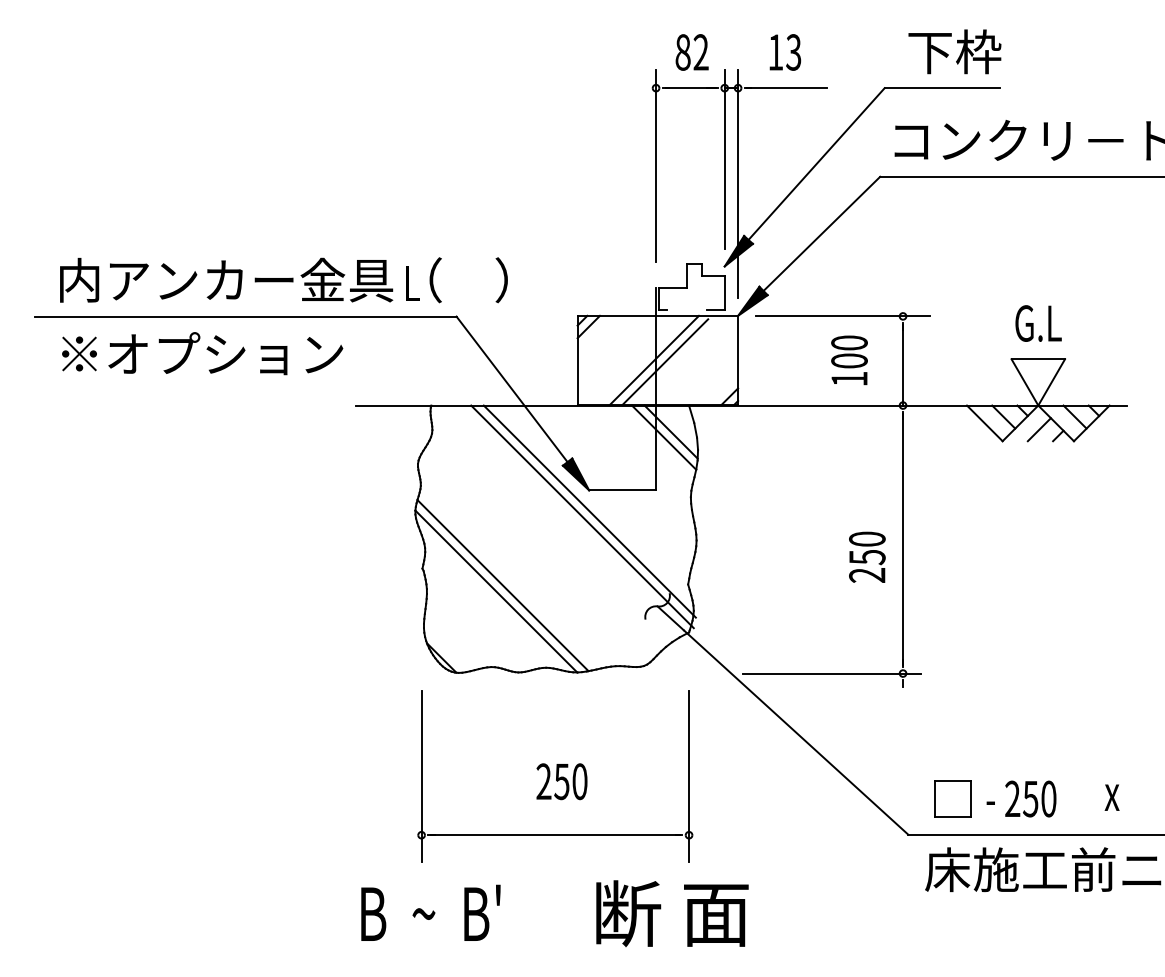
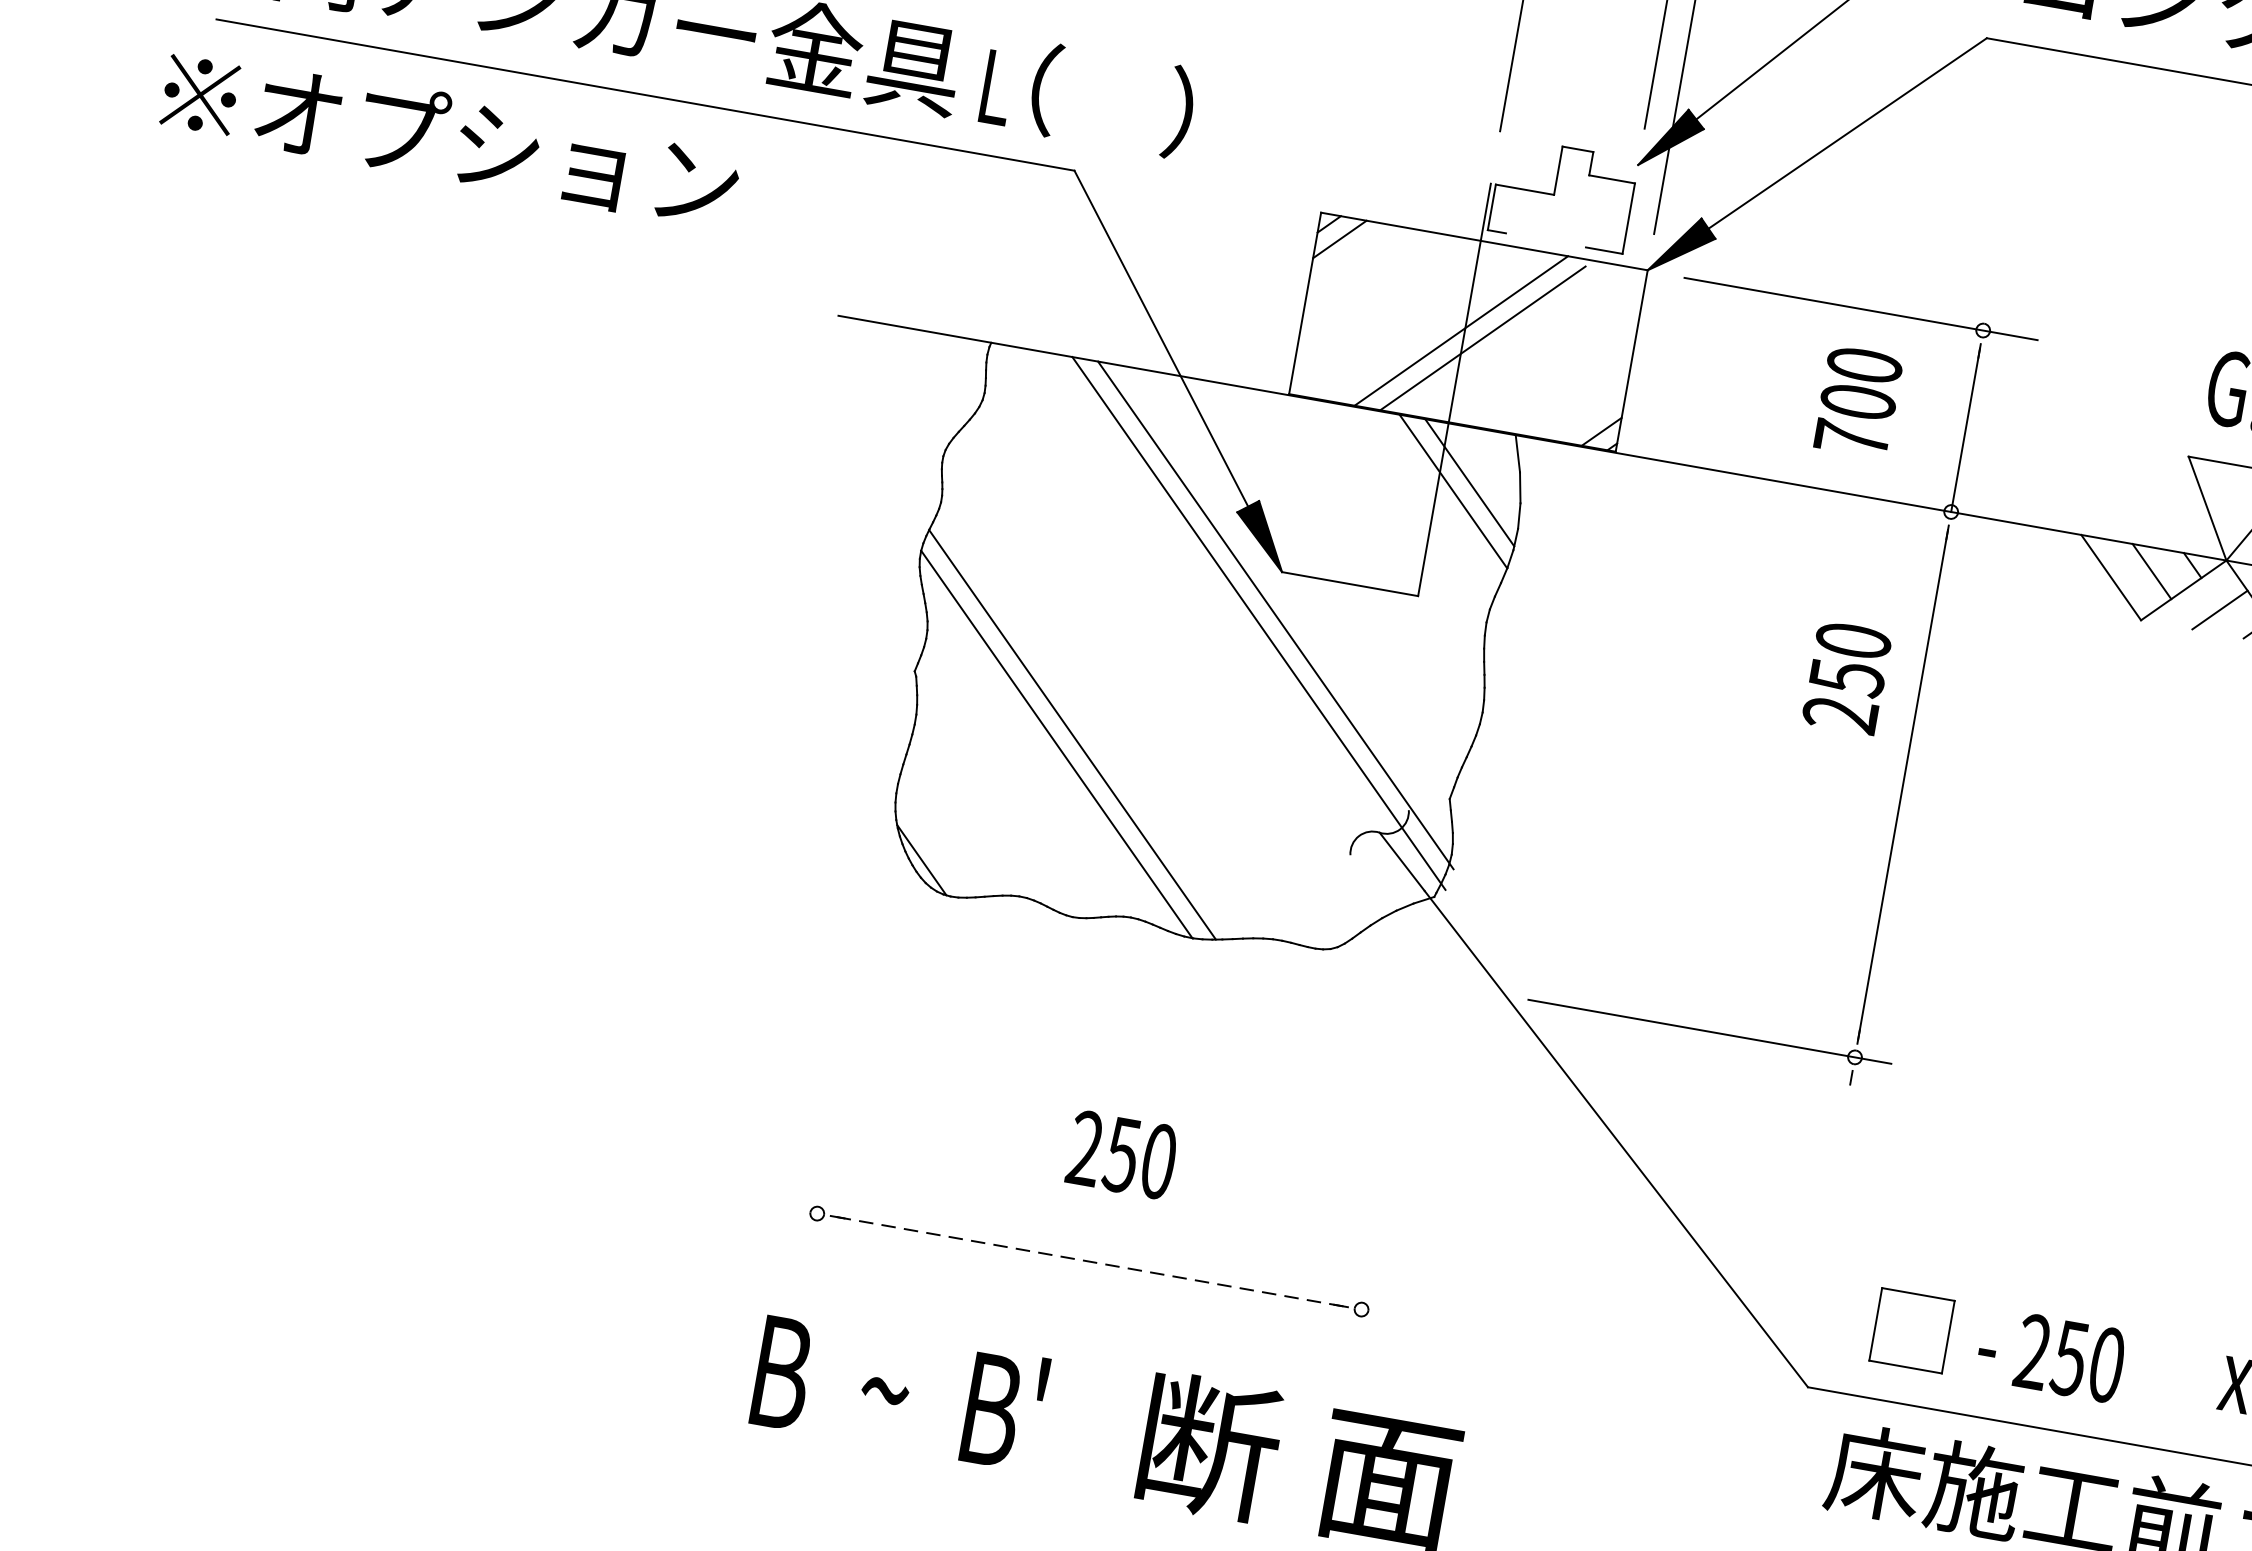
text: (202, 353) -> (450, 138), moved
text: (849, 378) -> (1851, 437), 100 -> 700
text: (867, 556) -> (1847, 676), moved
line: (421, 776) -> (838, 1094), removed
line: (689, 776) -> (1383, 1190), removed
line: (555, 835) -> (1089, 1262), solid -> dashed
text: (430, 912) -> (899, 1390), moved

